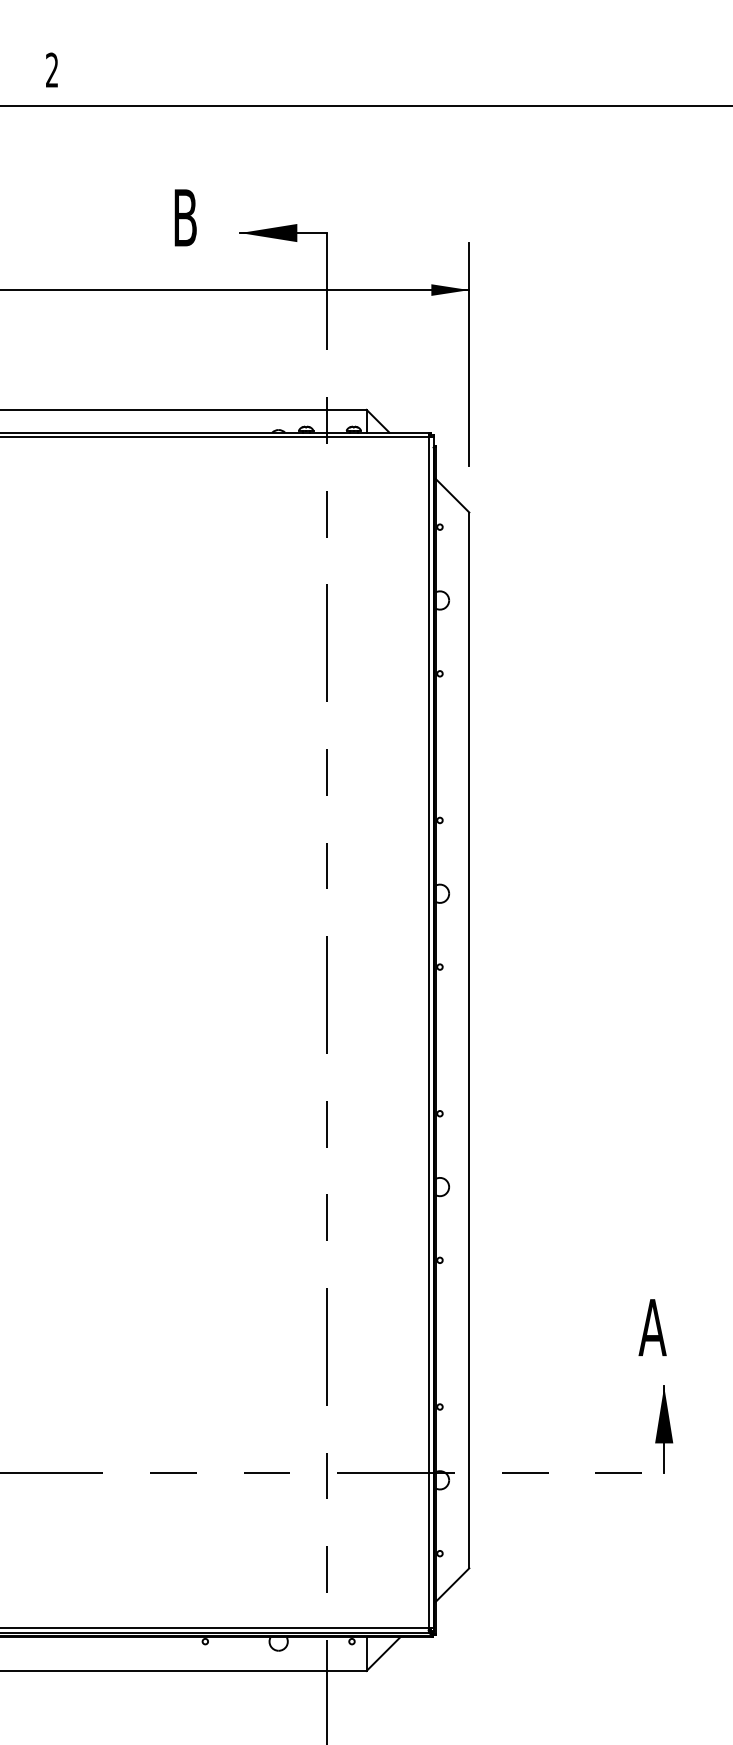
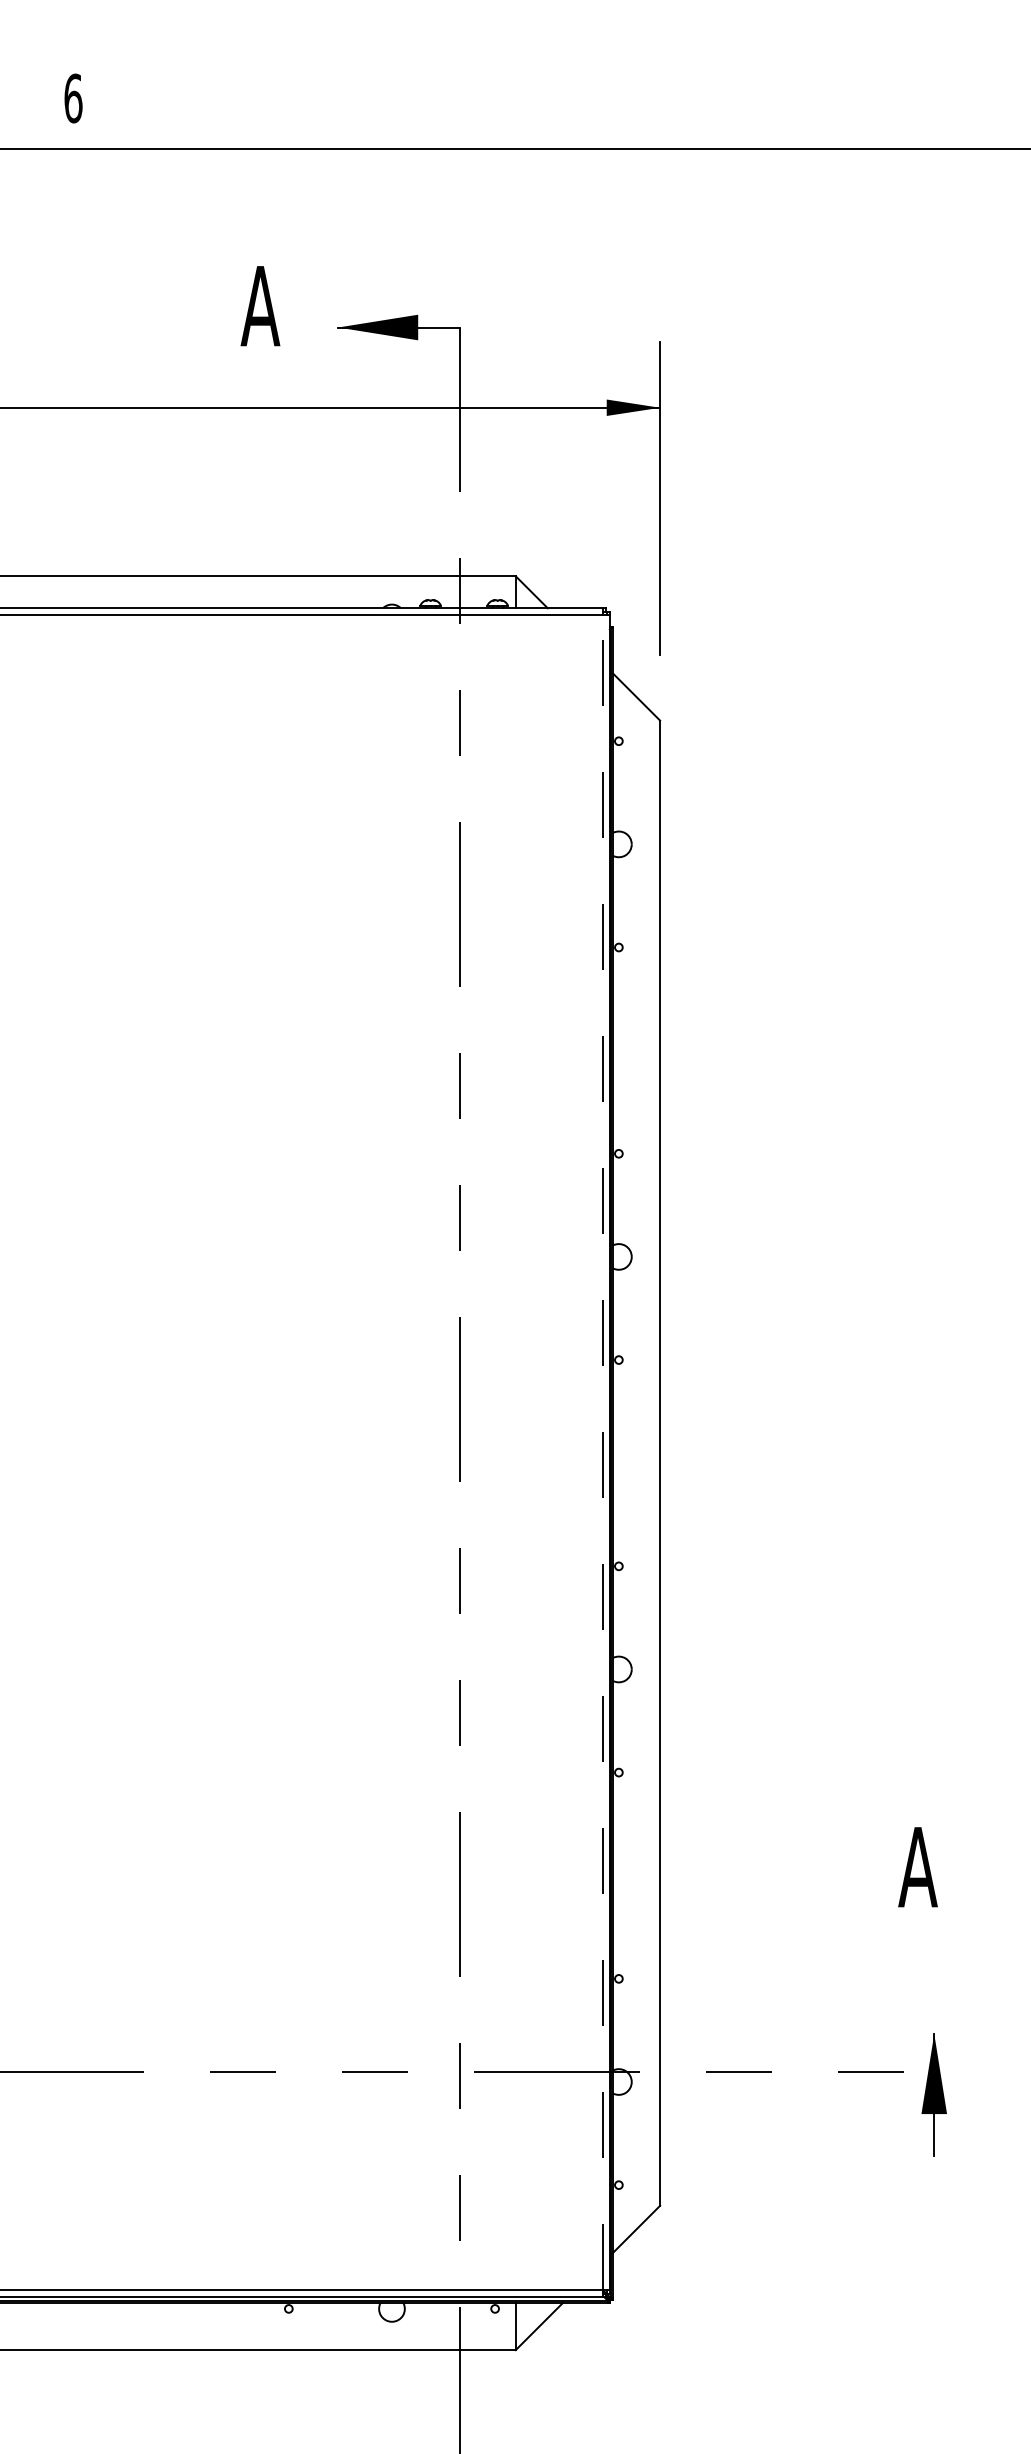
text: (52, 70) -> (73, 98), 2 -> 6
text: (185, 218) -> (260, 306), B -> A
line: (429, 1032) -> (603, 1452), solid -> dashed
part: (663, 1429) -> (933, 2094), moved

